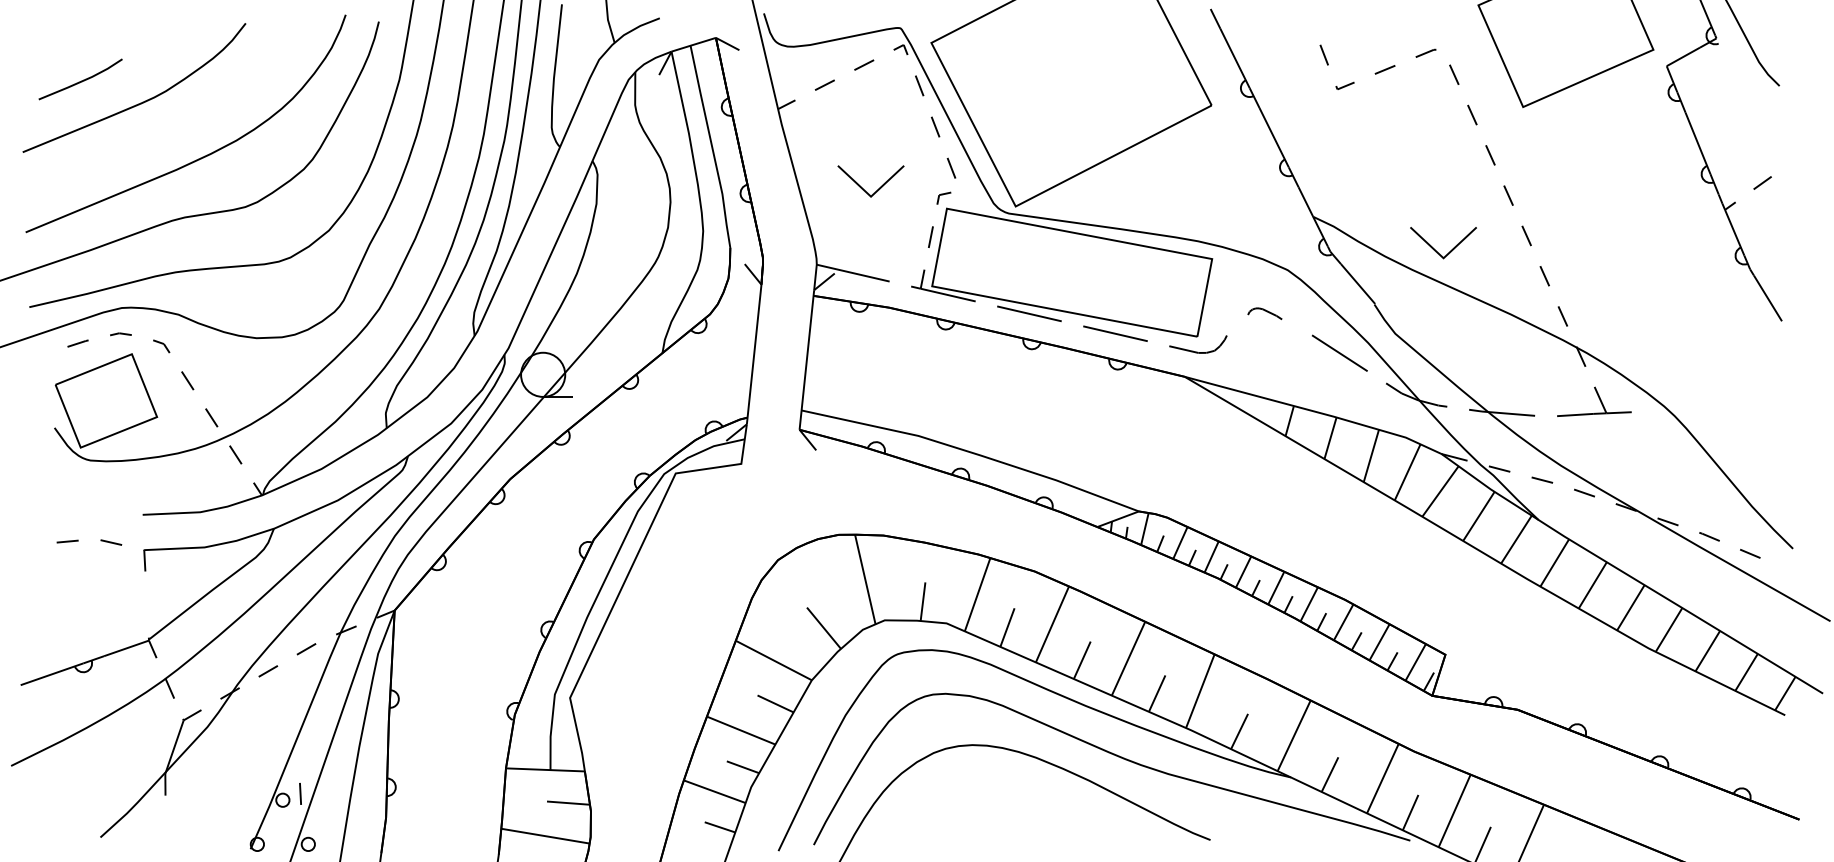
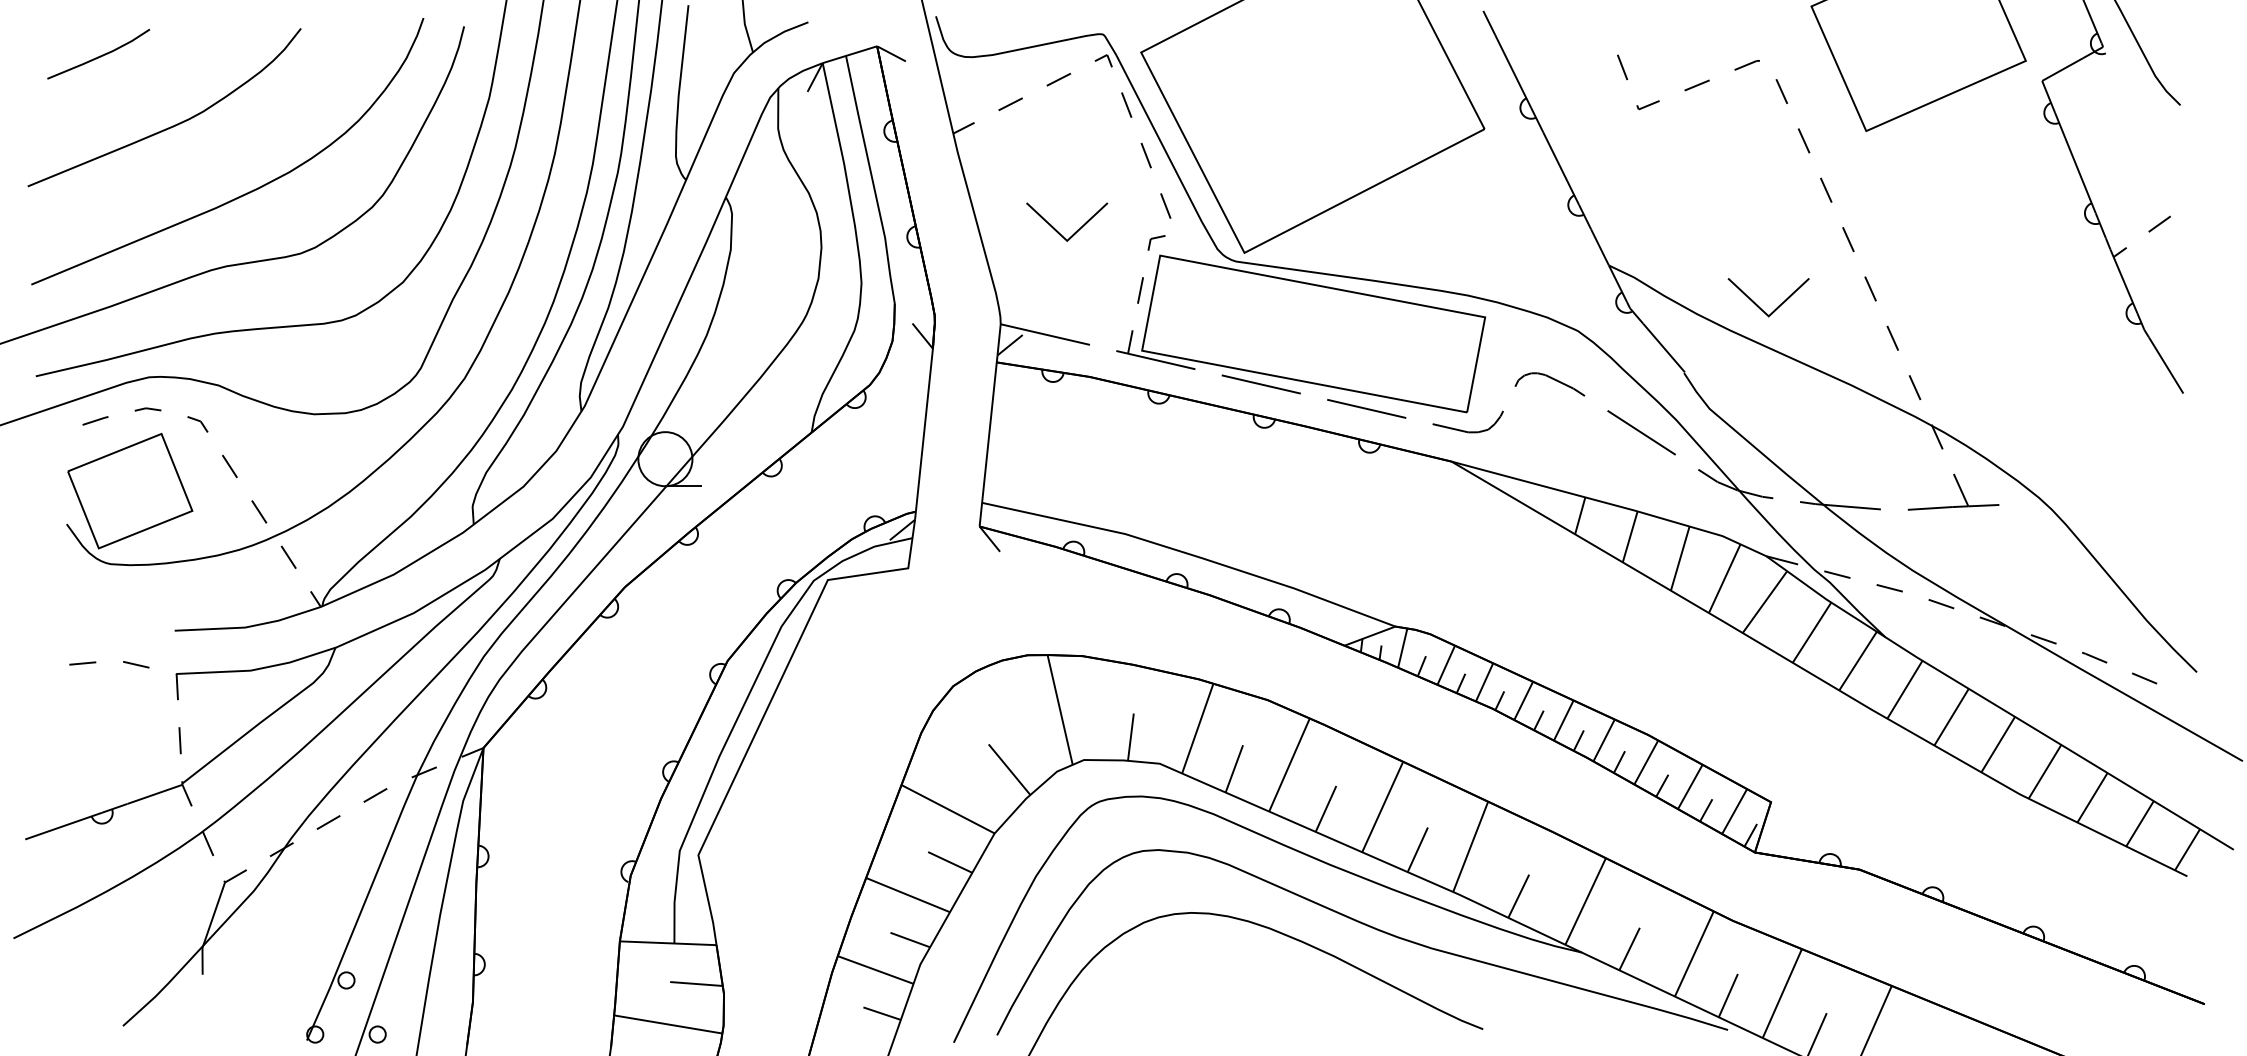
line: (82, 80) -> (100, 55), moved
part: (1264, 313) -> (1549, 384), size x1.67
line: (300, 793) -> (179, 740), moved

